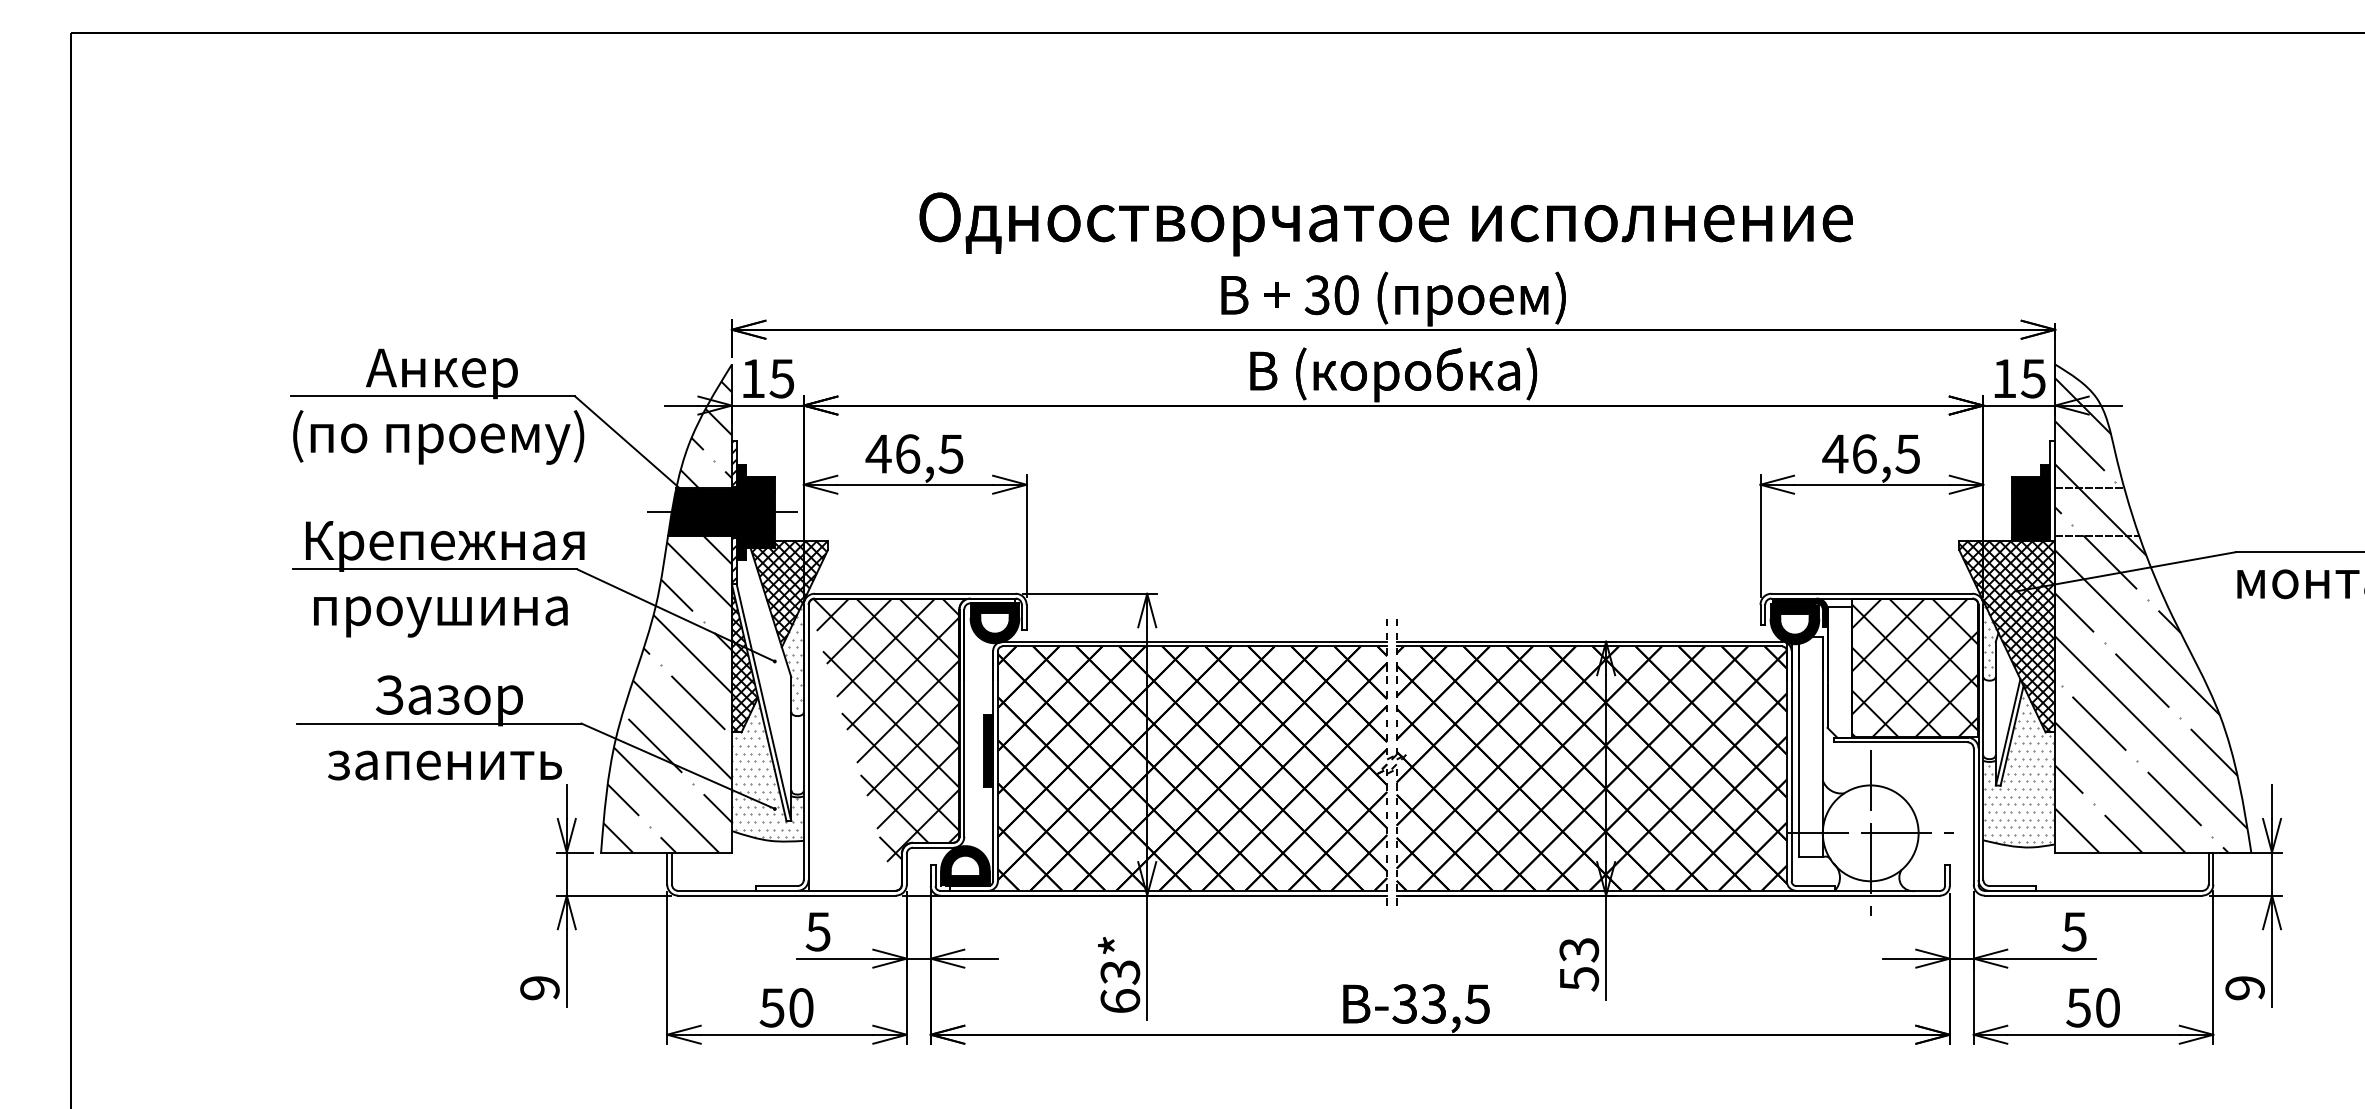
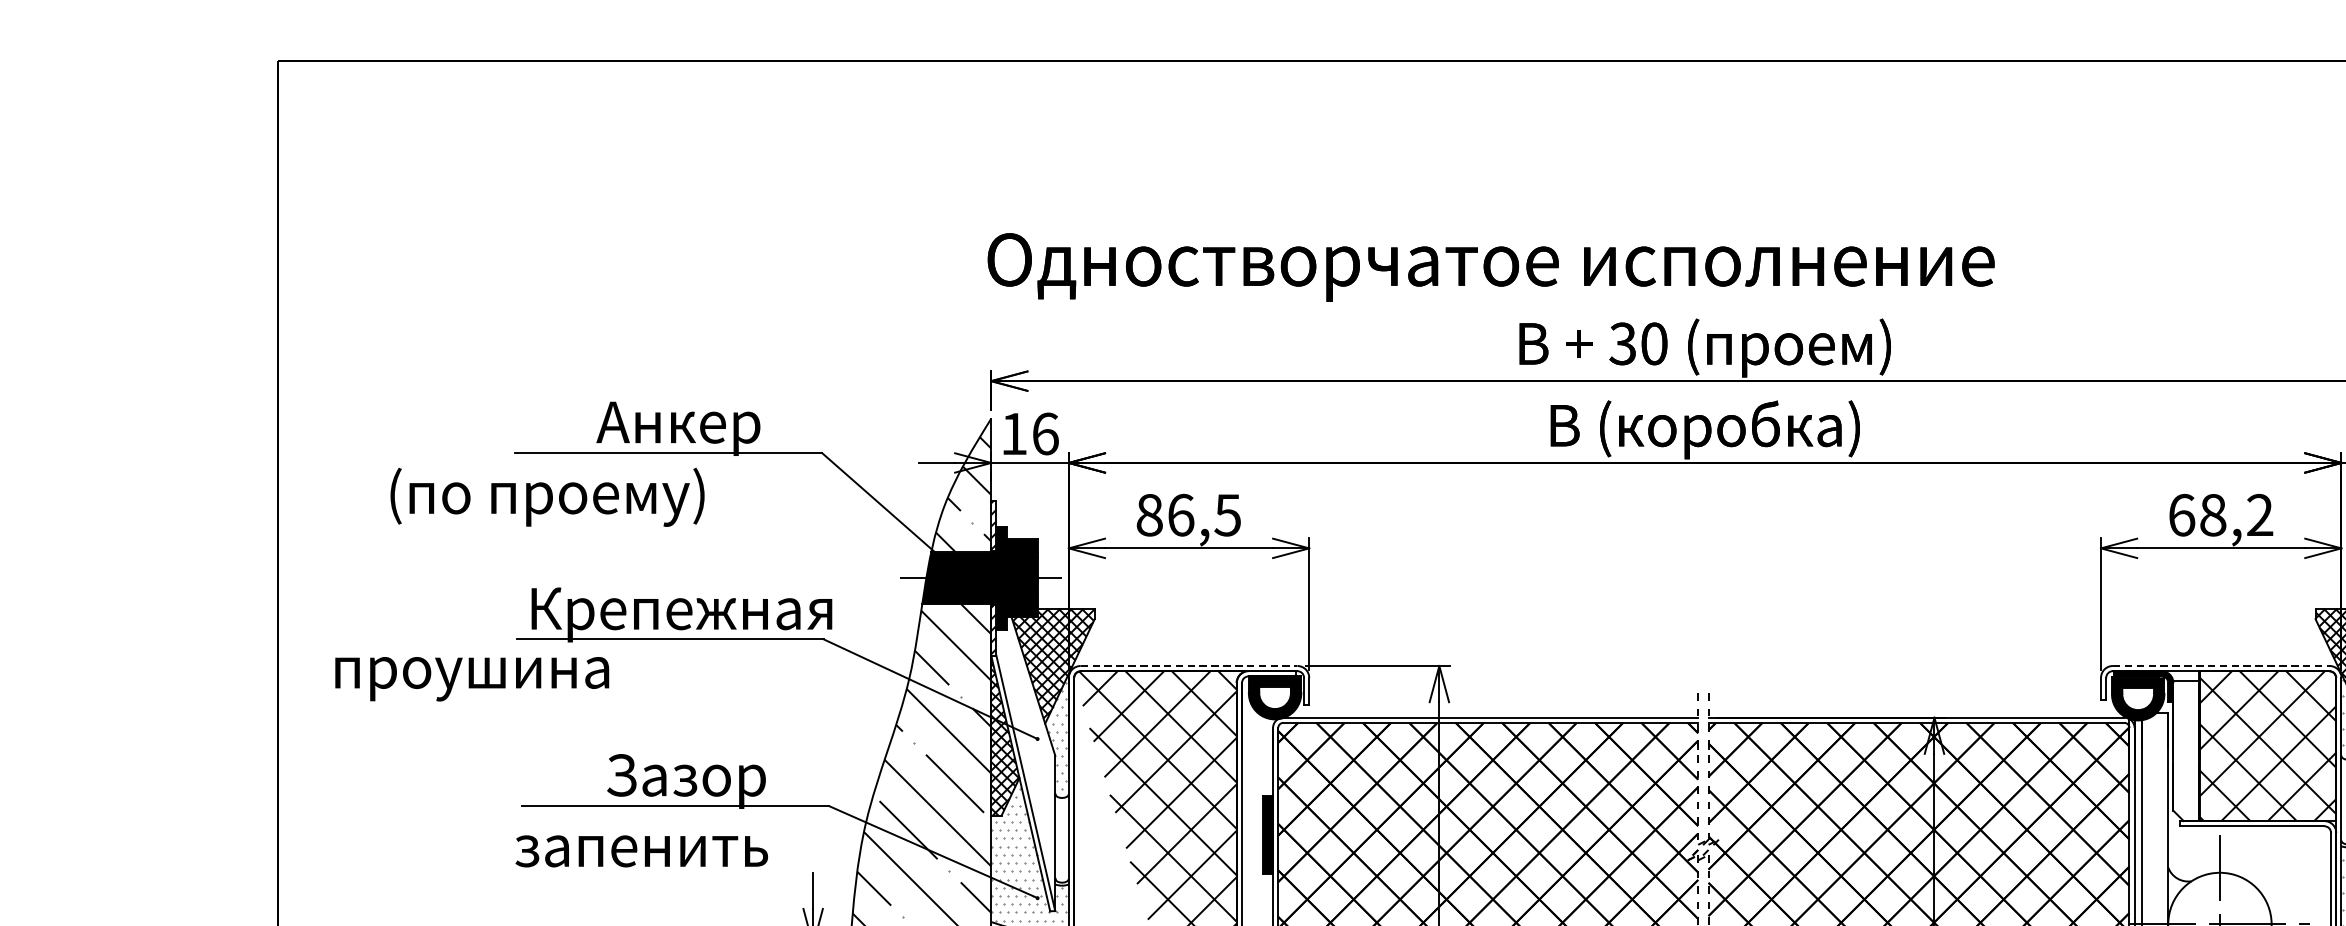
text: (1385, 224) -> (1490, 267), moved
text: (781, 378) -> (1044, 433), 15 -> 16
text: (438, 437) -> (547, 497), moved
text: (878, 453) -> (1149, 514), 46,5 -> 86,5
text: (1871, 453) -> (2220, 514), 46,5 -> 68,2
line: (915, 593) -> (1189, 665), solid -> dashed
line: (1872, 593) -> (2221, 665), solid -> dashed
text: (440, 616) -> (471, 678), moved
text: (444, 765) -> (641, 851), moved

